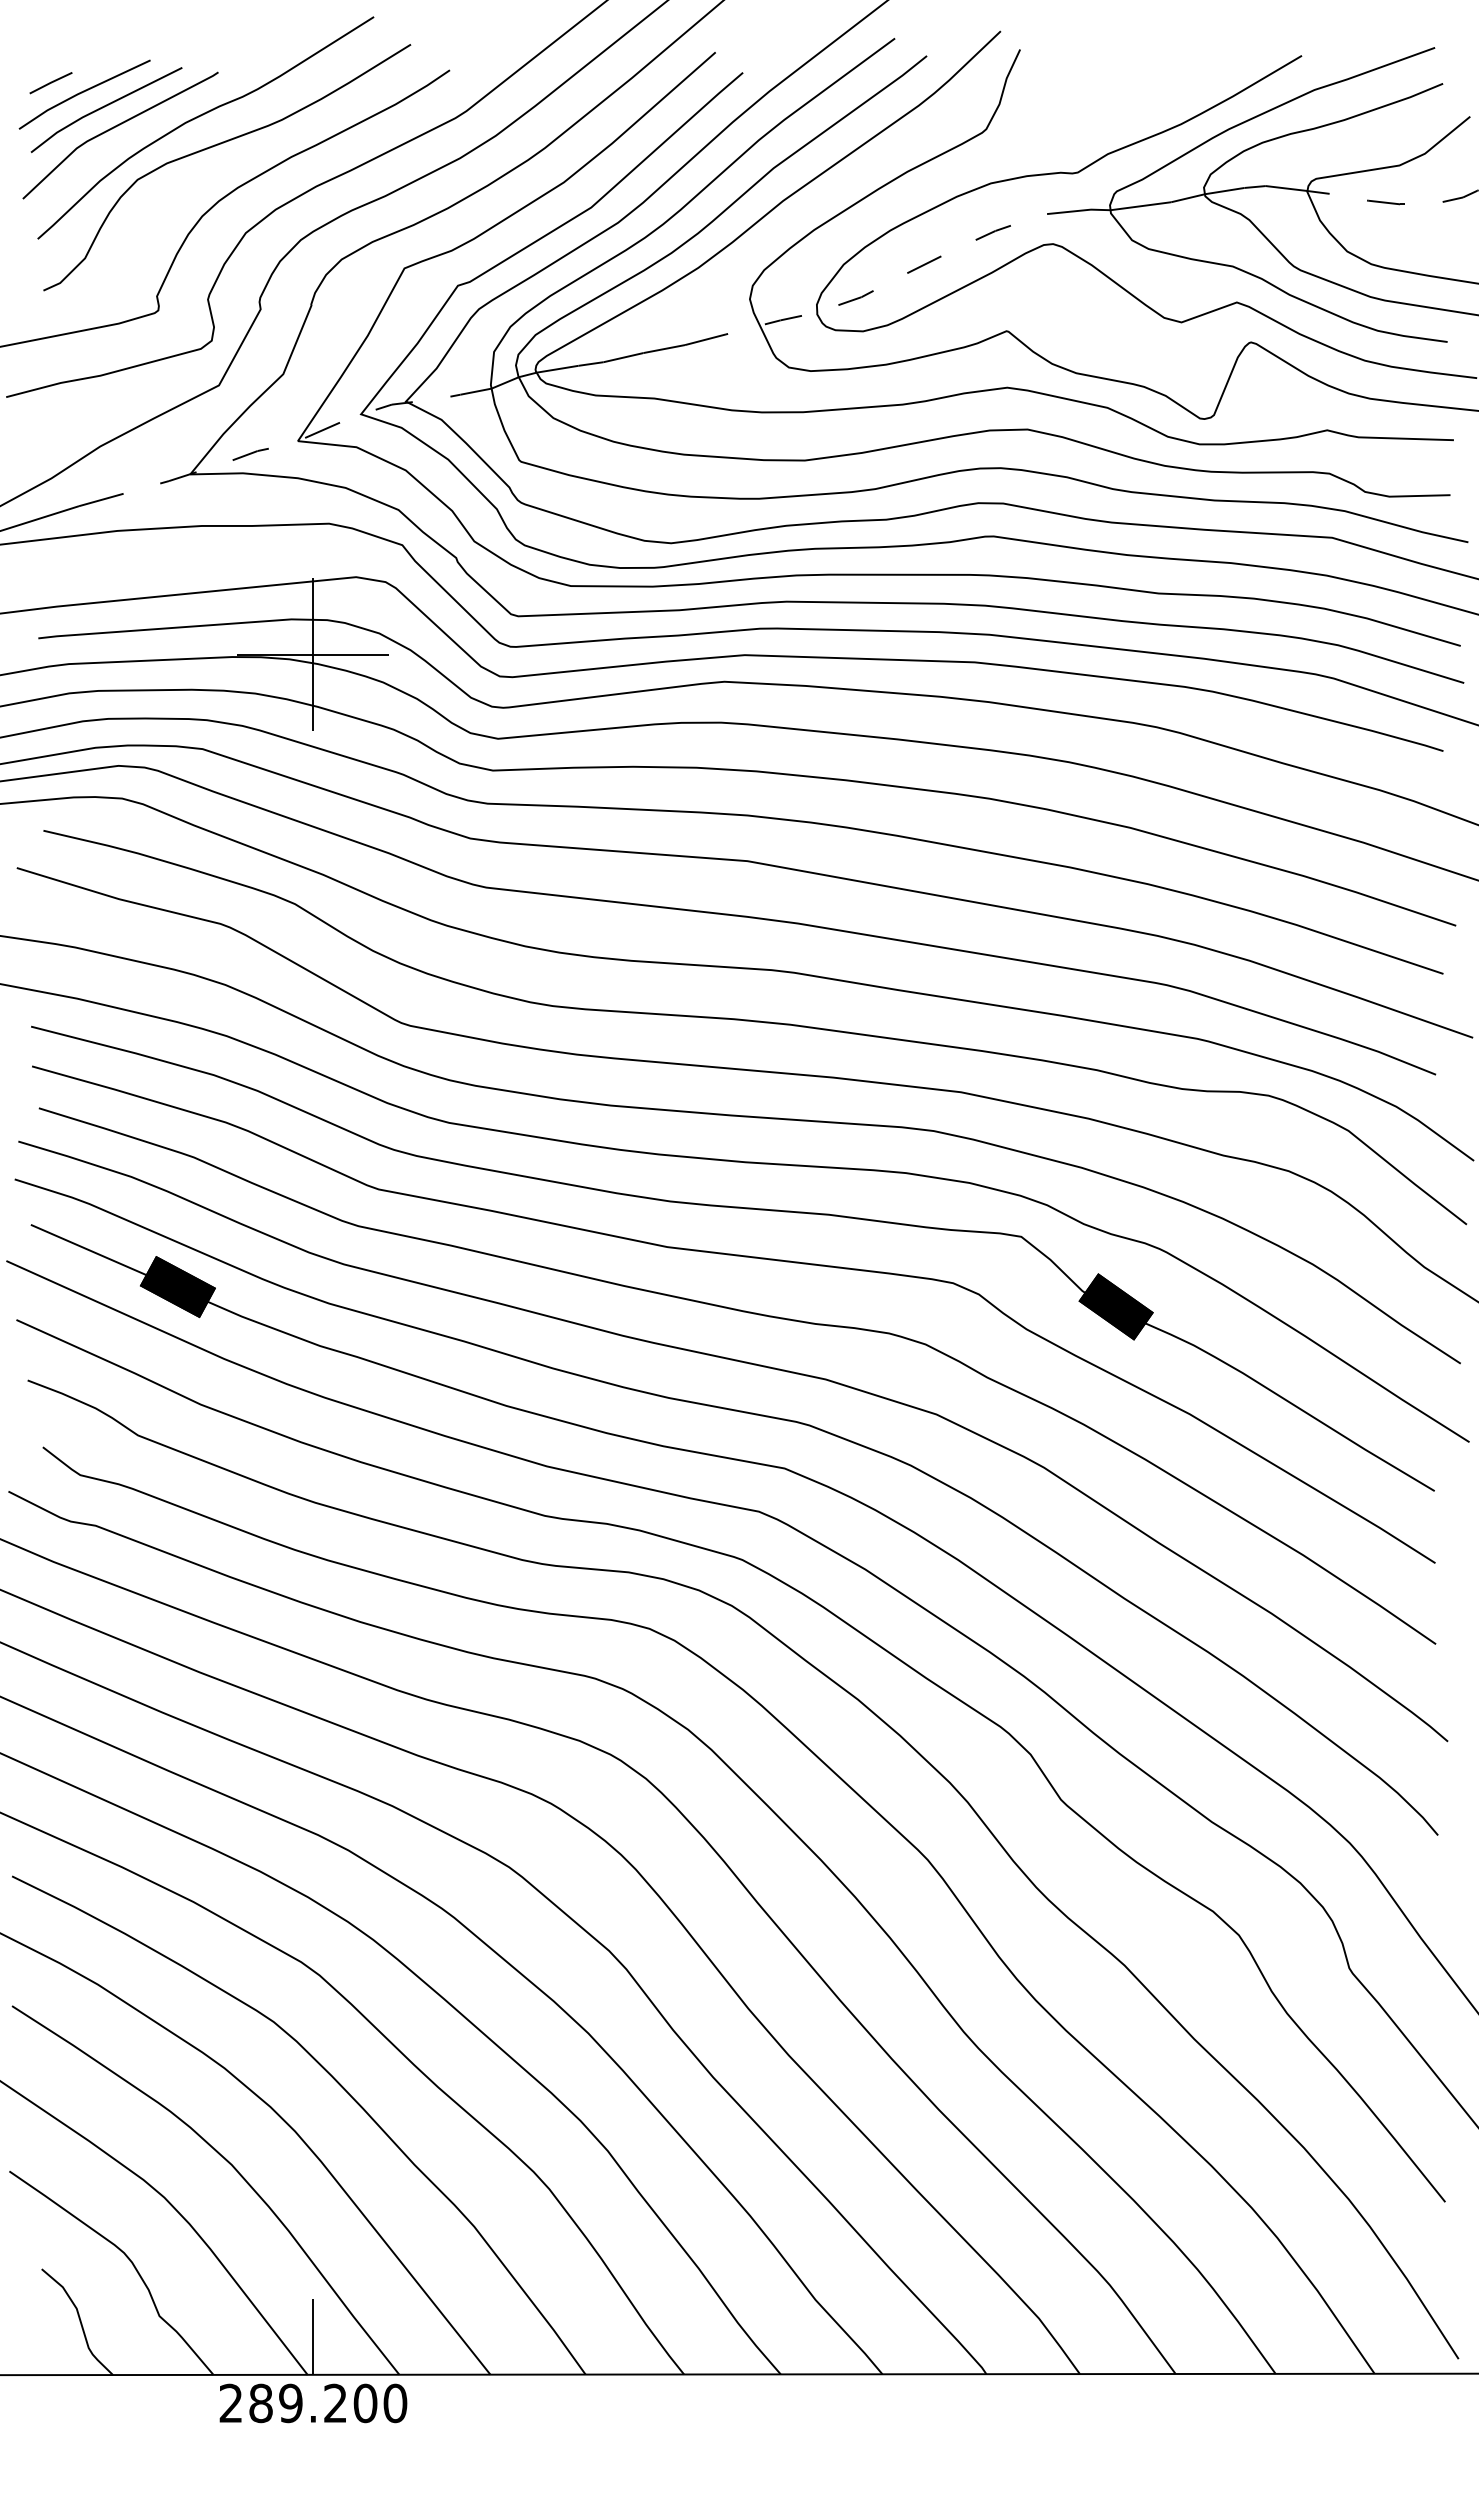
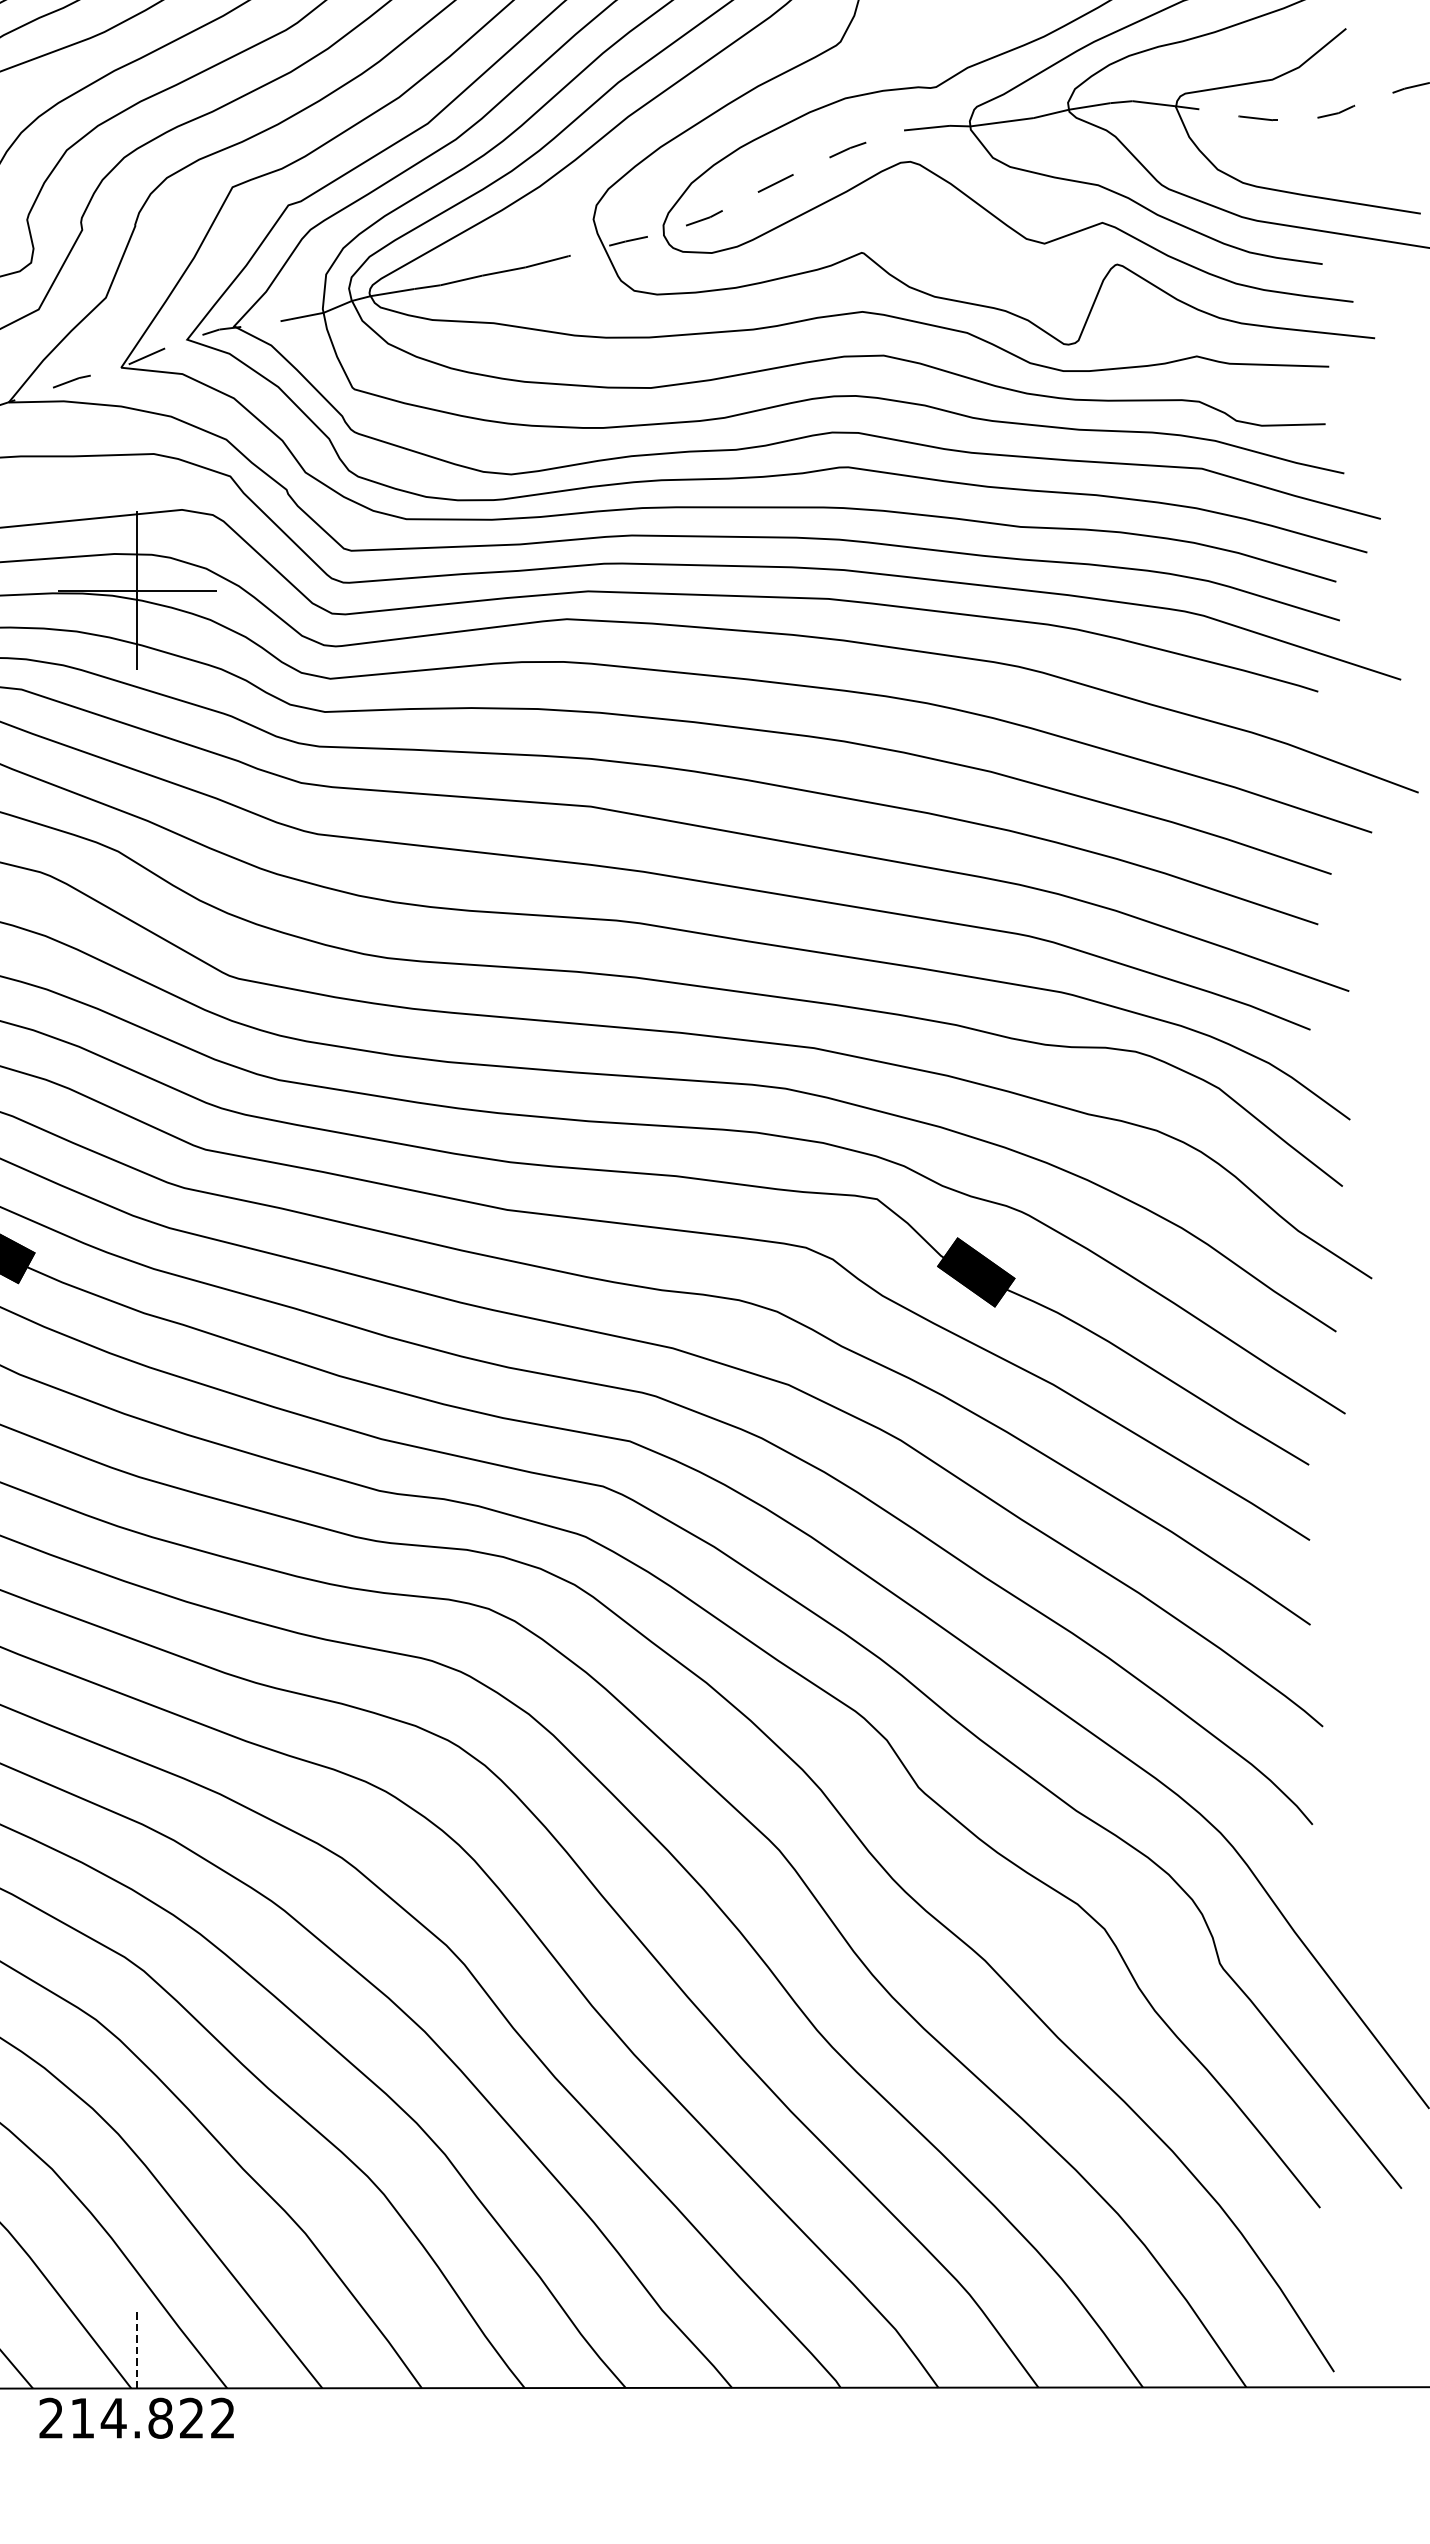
line: (313, 2336) -> (137, 2348), solid -> dashed
text: (328, 2403) -> (153, 2418), 289.200 -> 214.822

